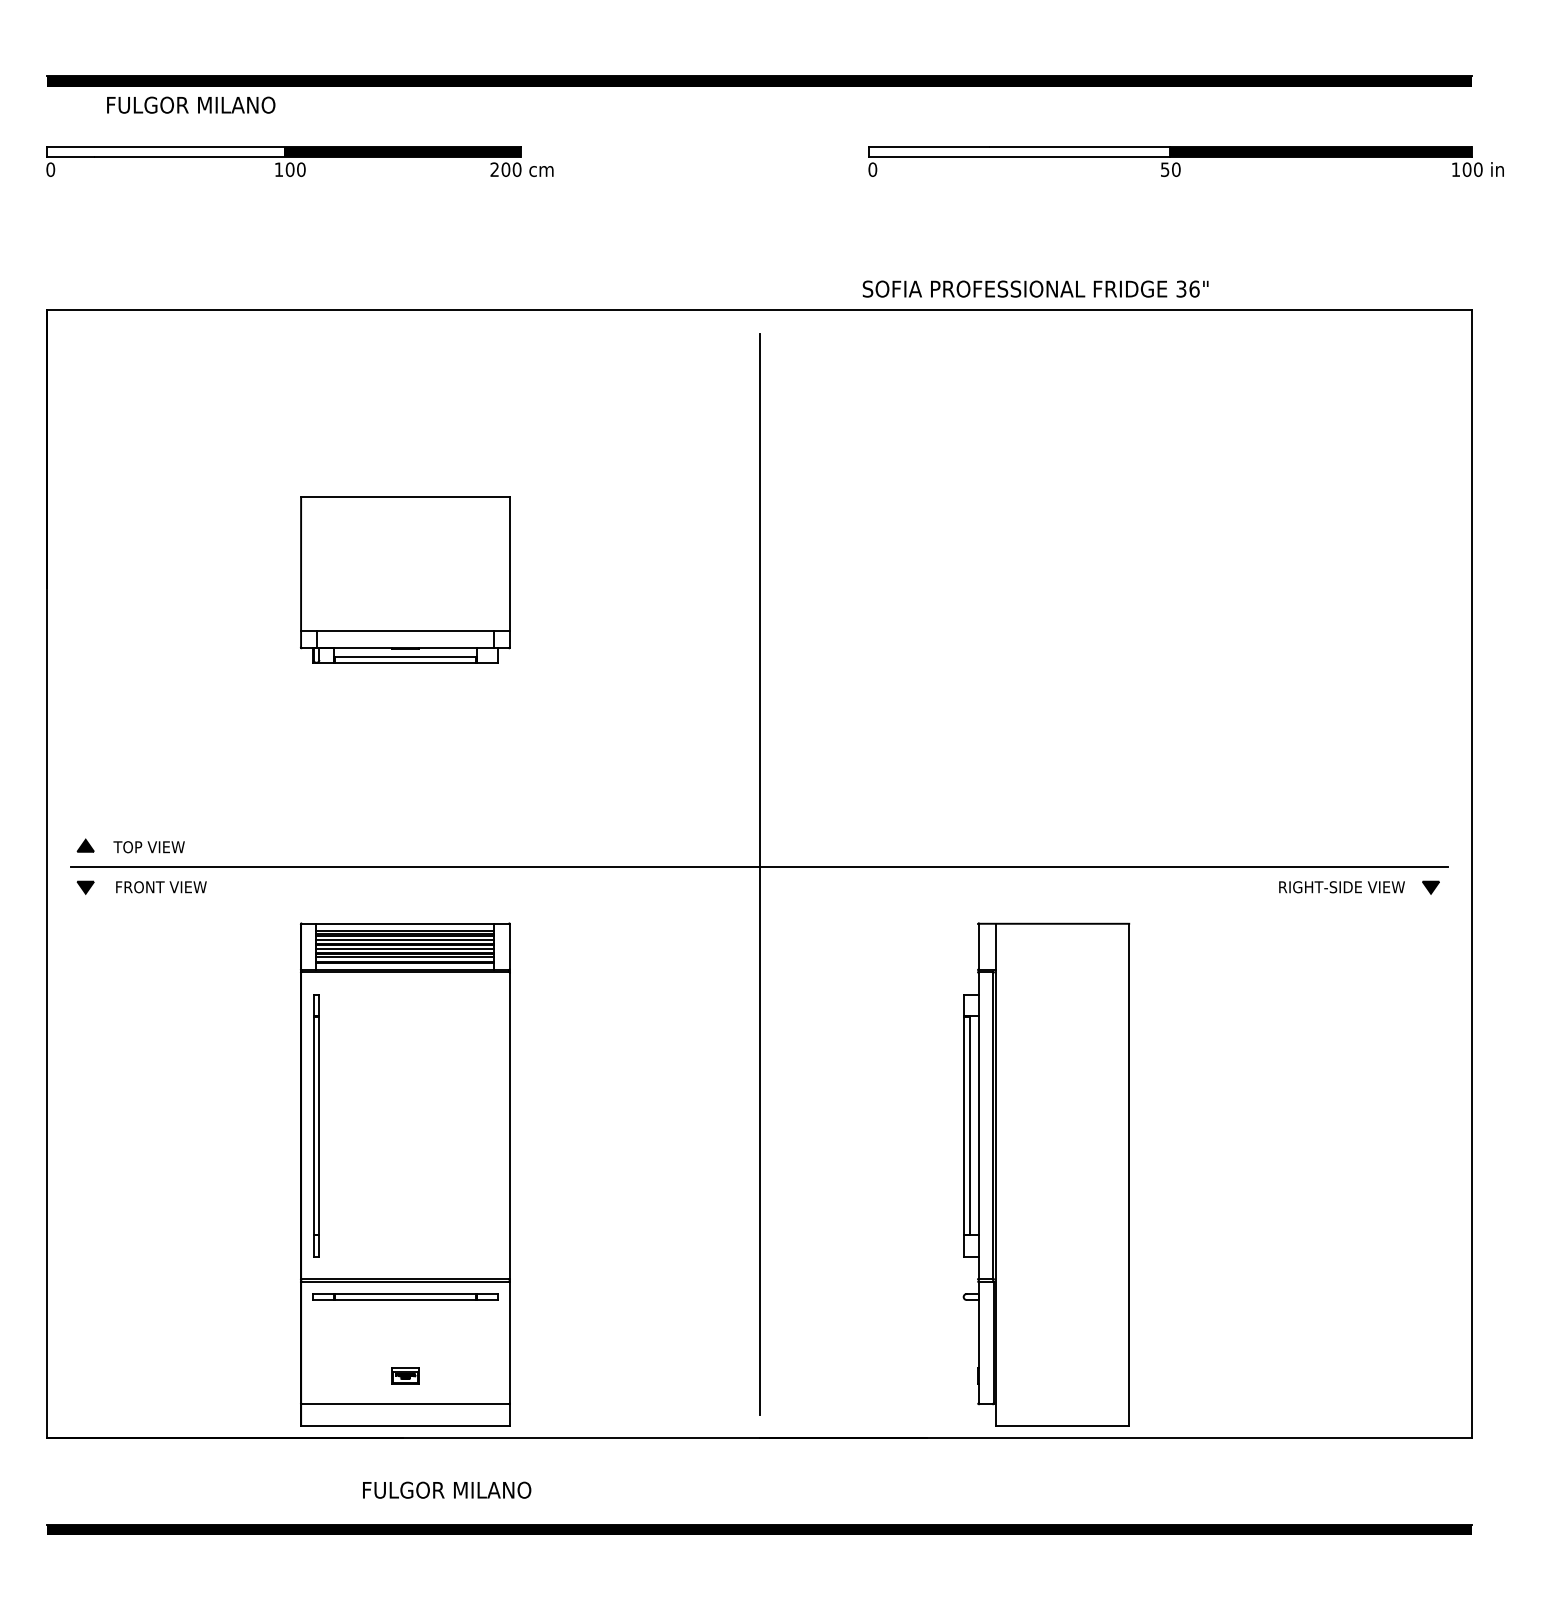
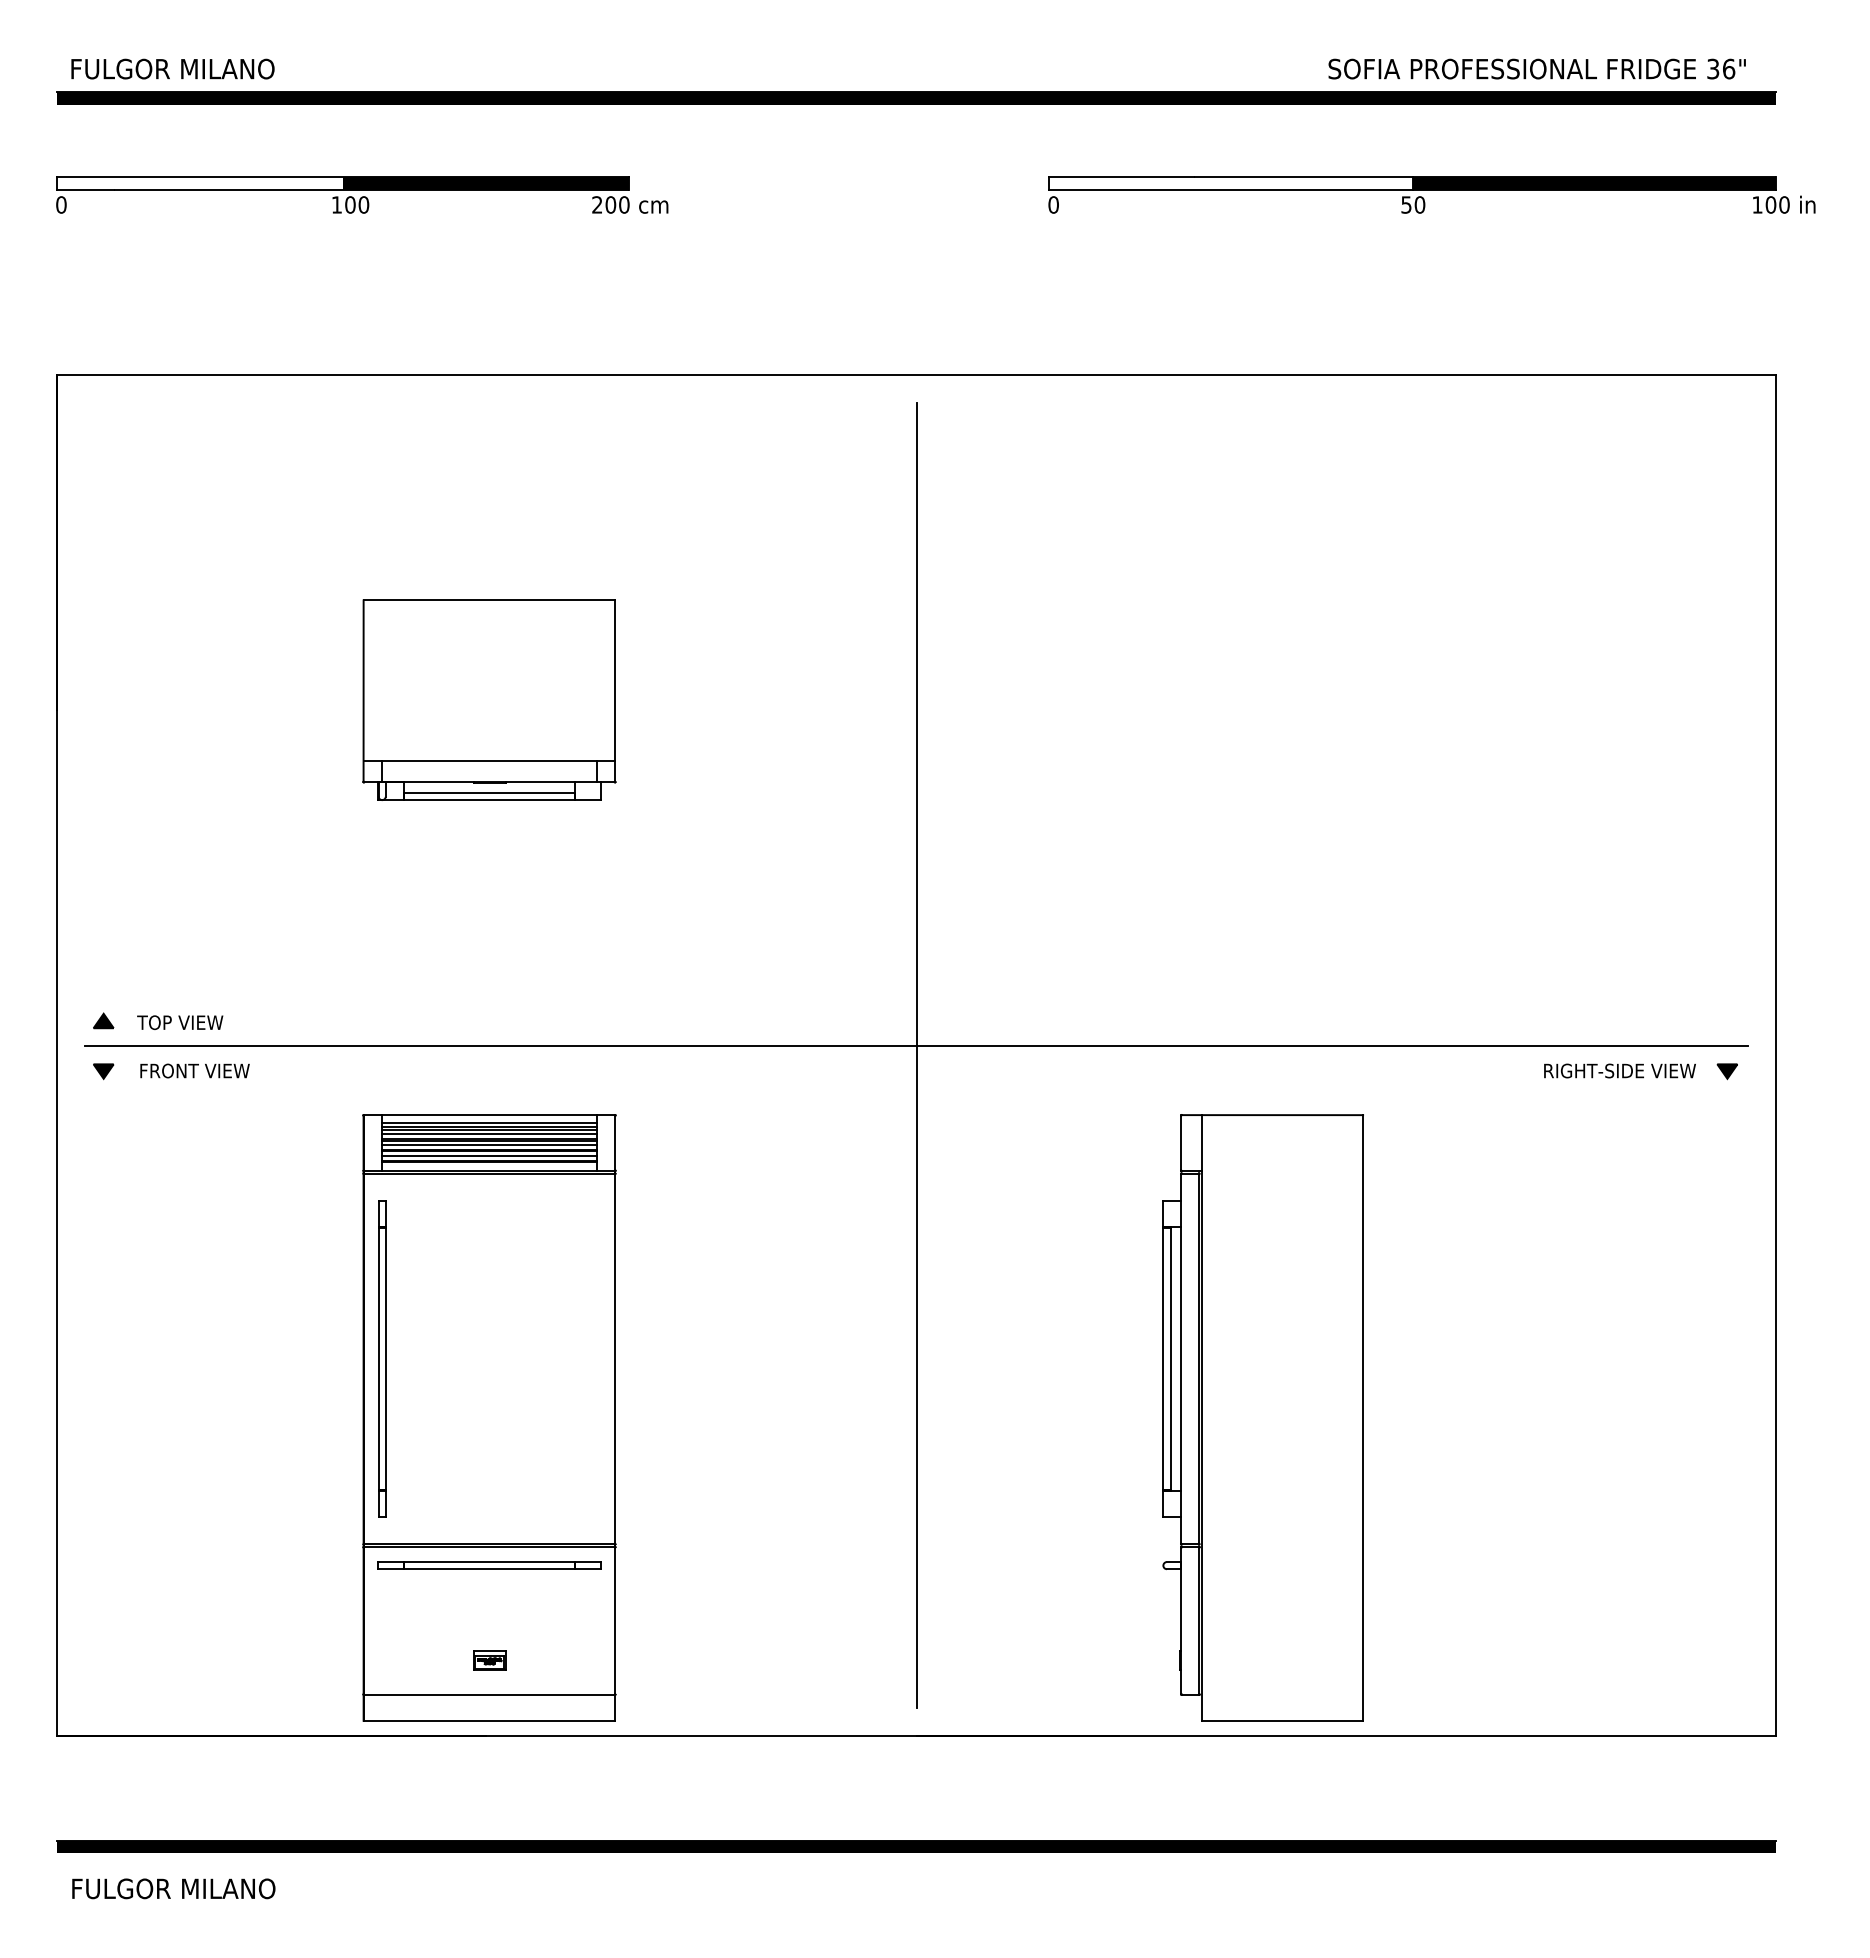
text: (190, 104) -> (172, 68), moved
text: (1035, 288) -> (1536, 68), moved
text: (446, 1489) -> (173, 1888), moved

